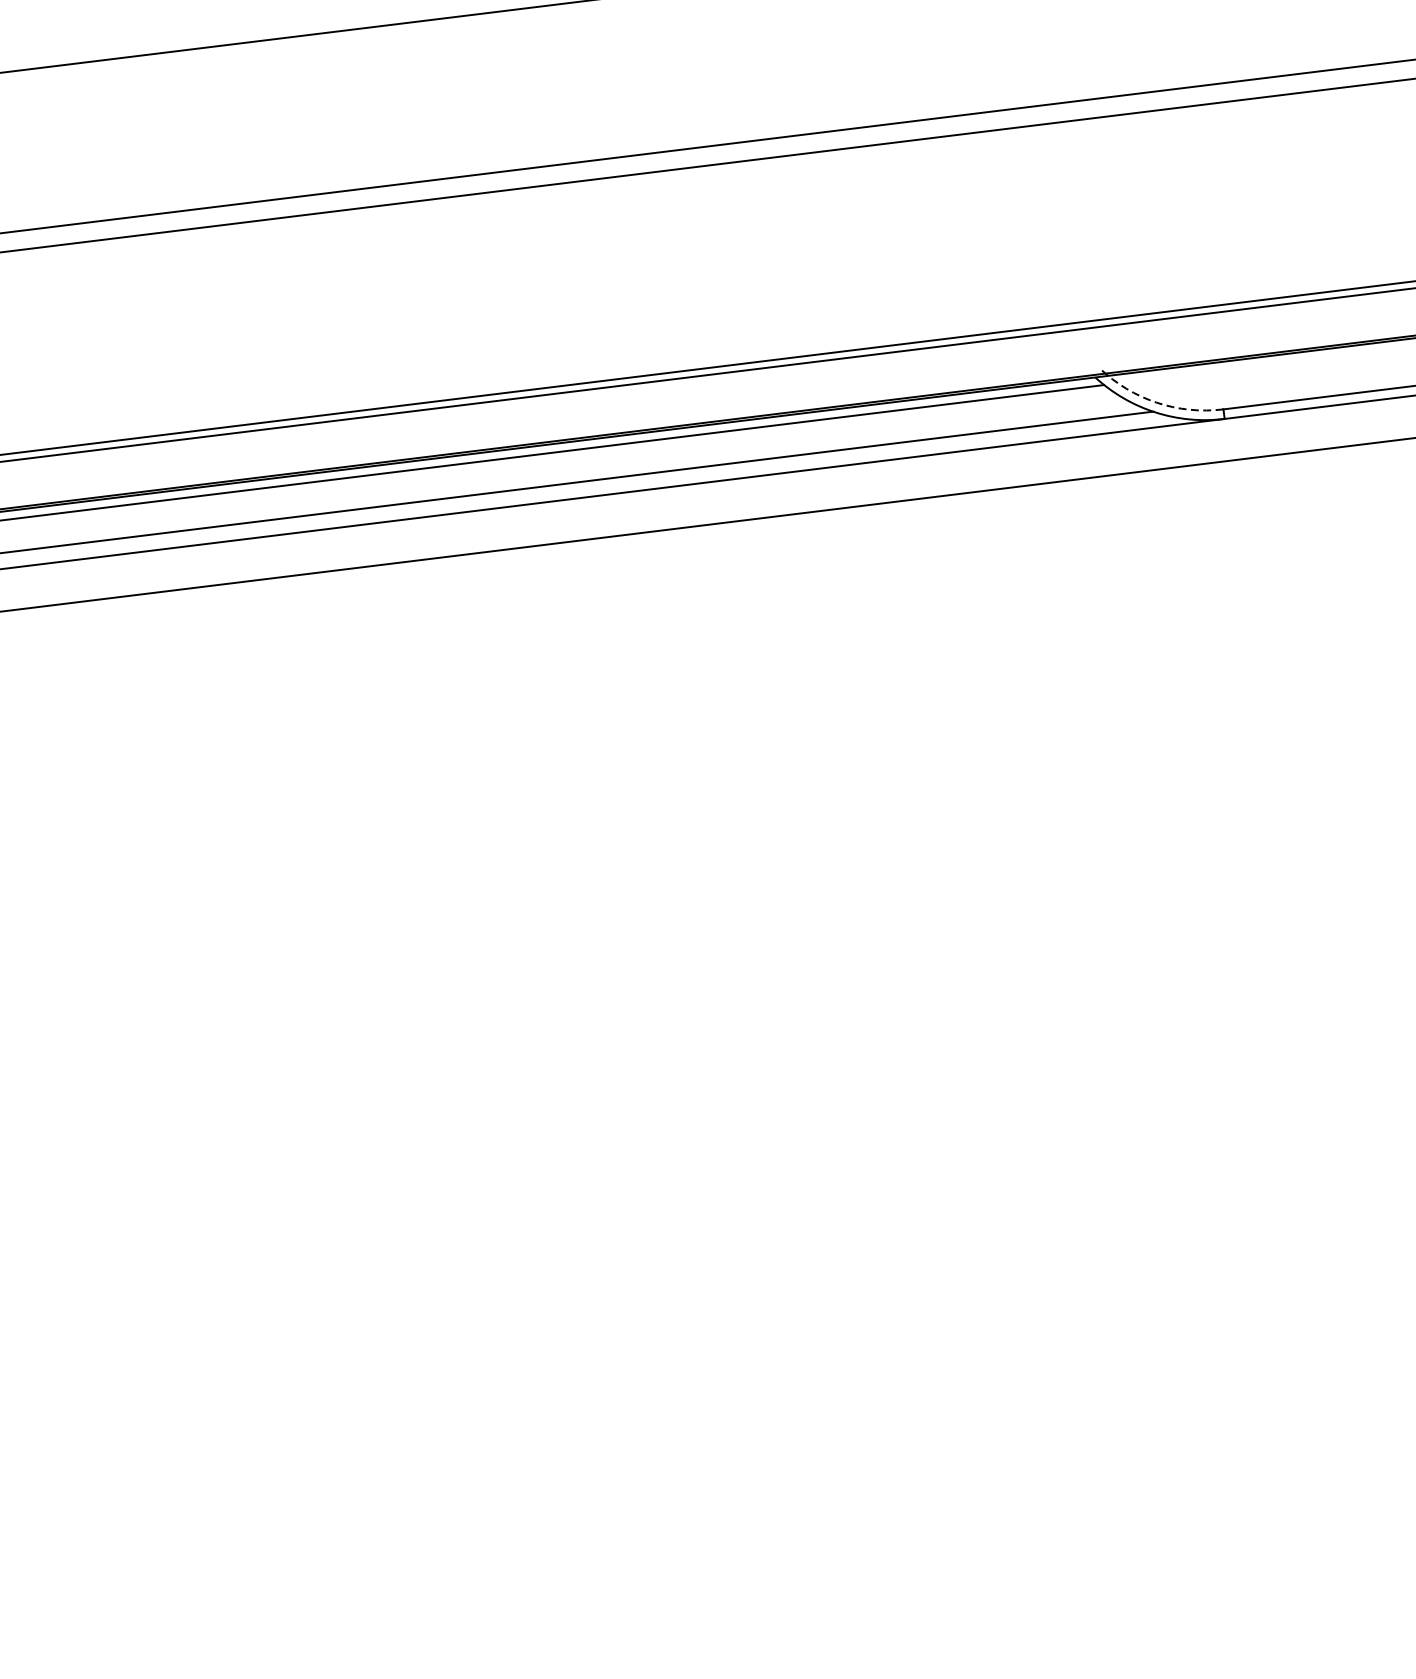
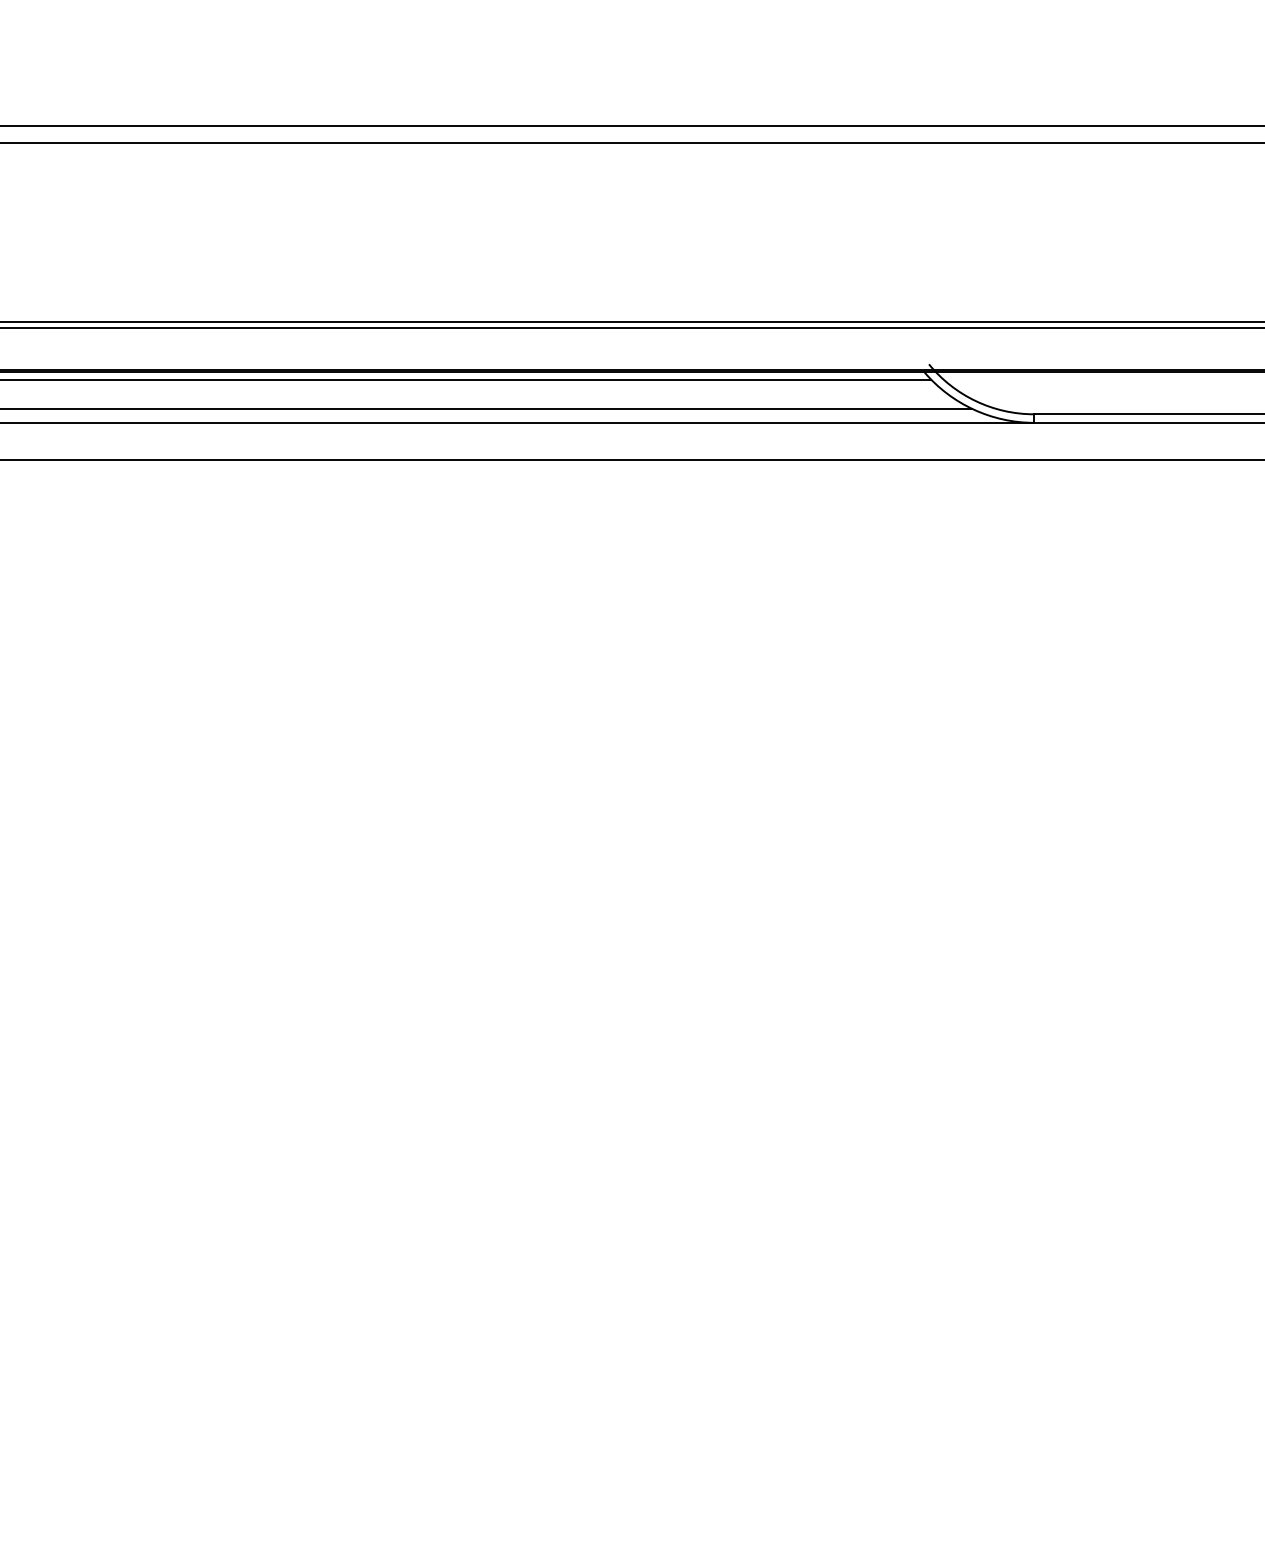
arc: (1156, 403) -> (975, 401), dashed -> solid

